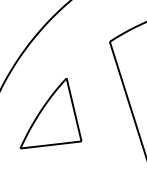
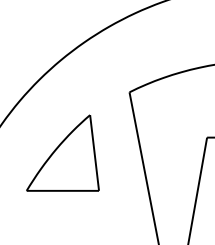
part: (46, 112) -> (62, 152), moved

